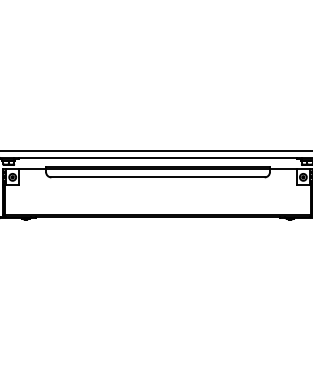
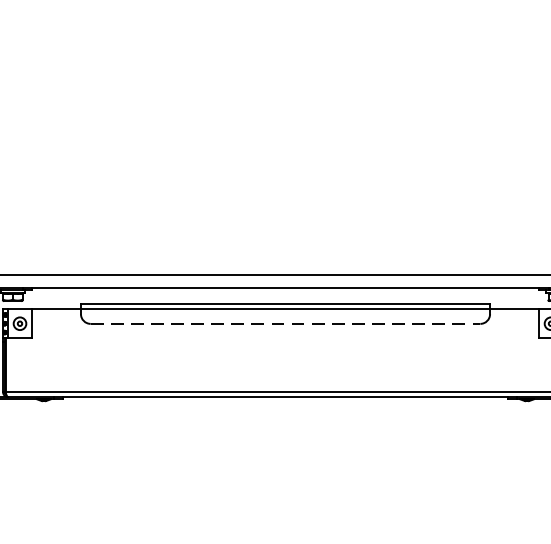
line: (158, 177) -> (286, 324), solid -> dashed

